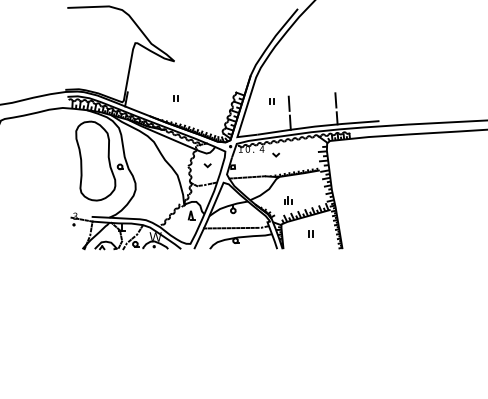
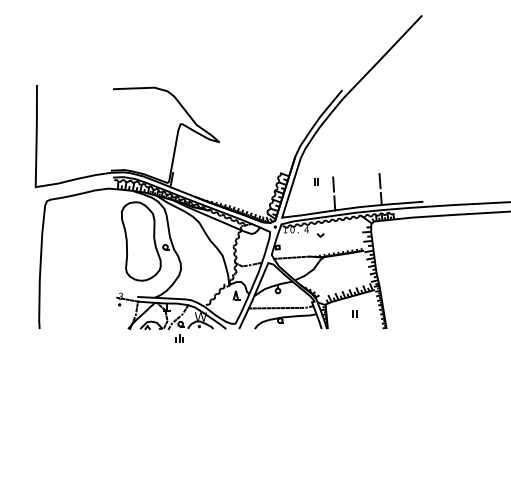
part: (175, 97) -> (220, 178), removed
line: (206, 165) -> (251, 245), removed
part: (288, 200) -> (179, 338), moved

